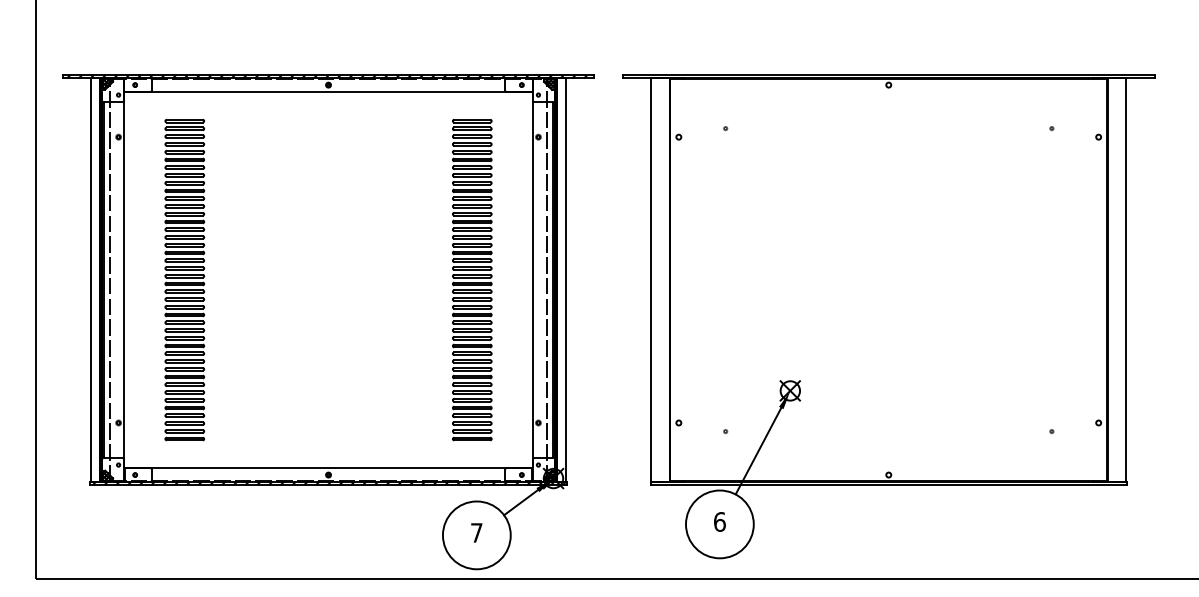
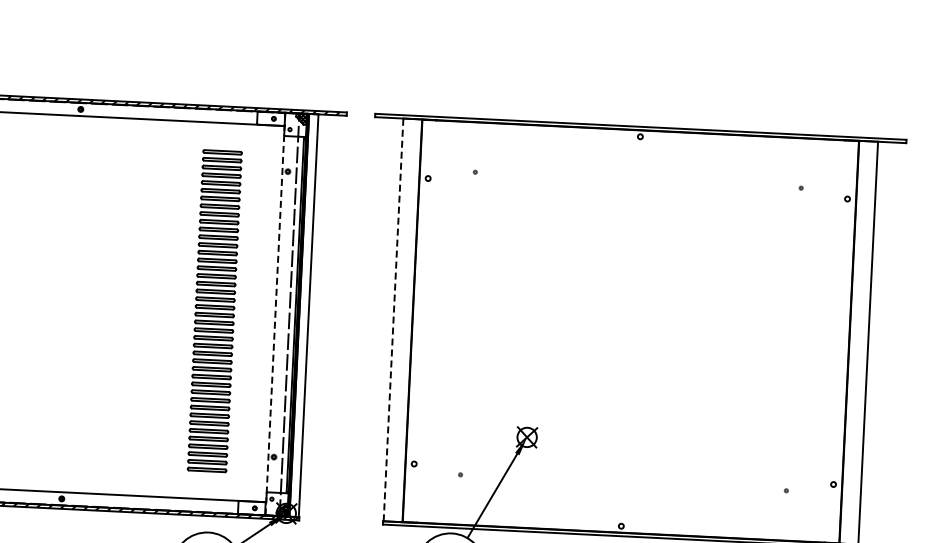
line: (532, 280) -> (275, 314), solid -> dashed
line: (651, 280) -> (393, 320), solid -> dashed

